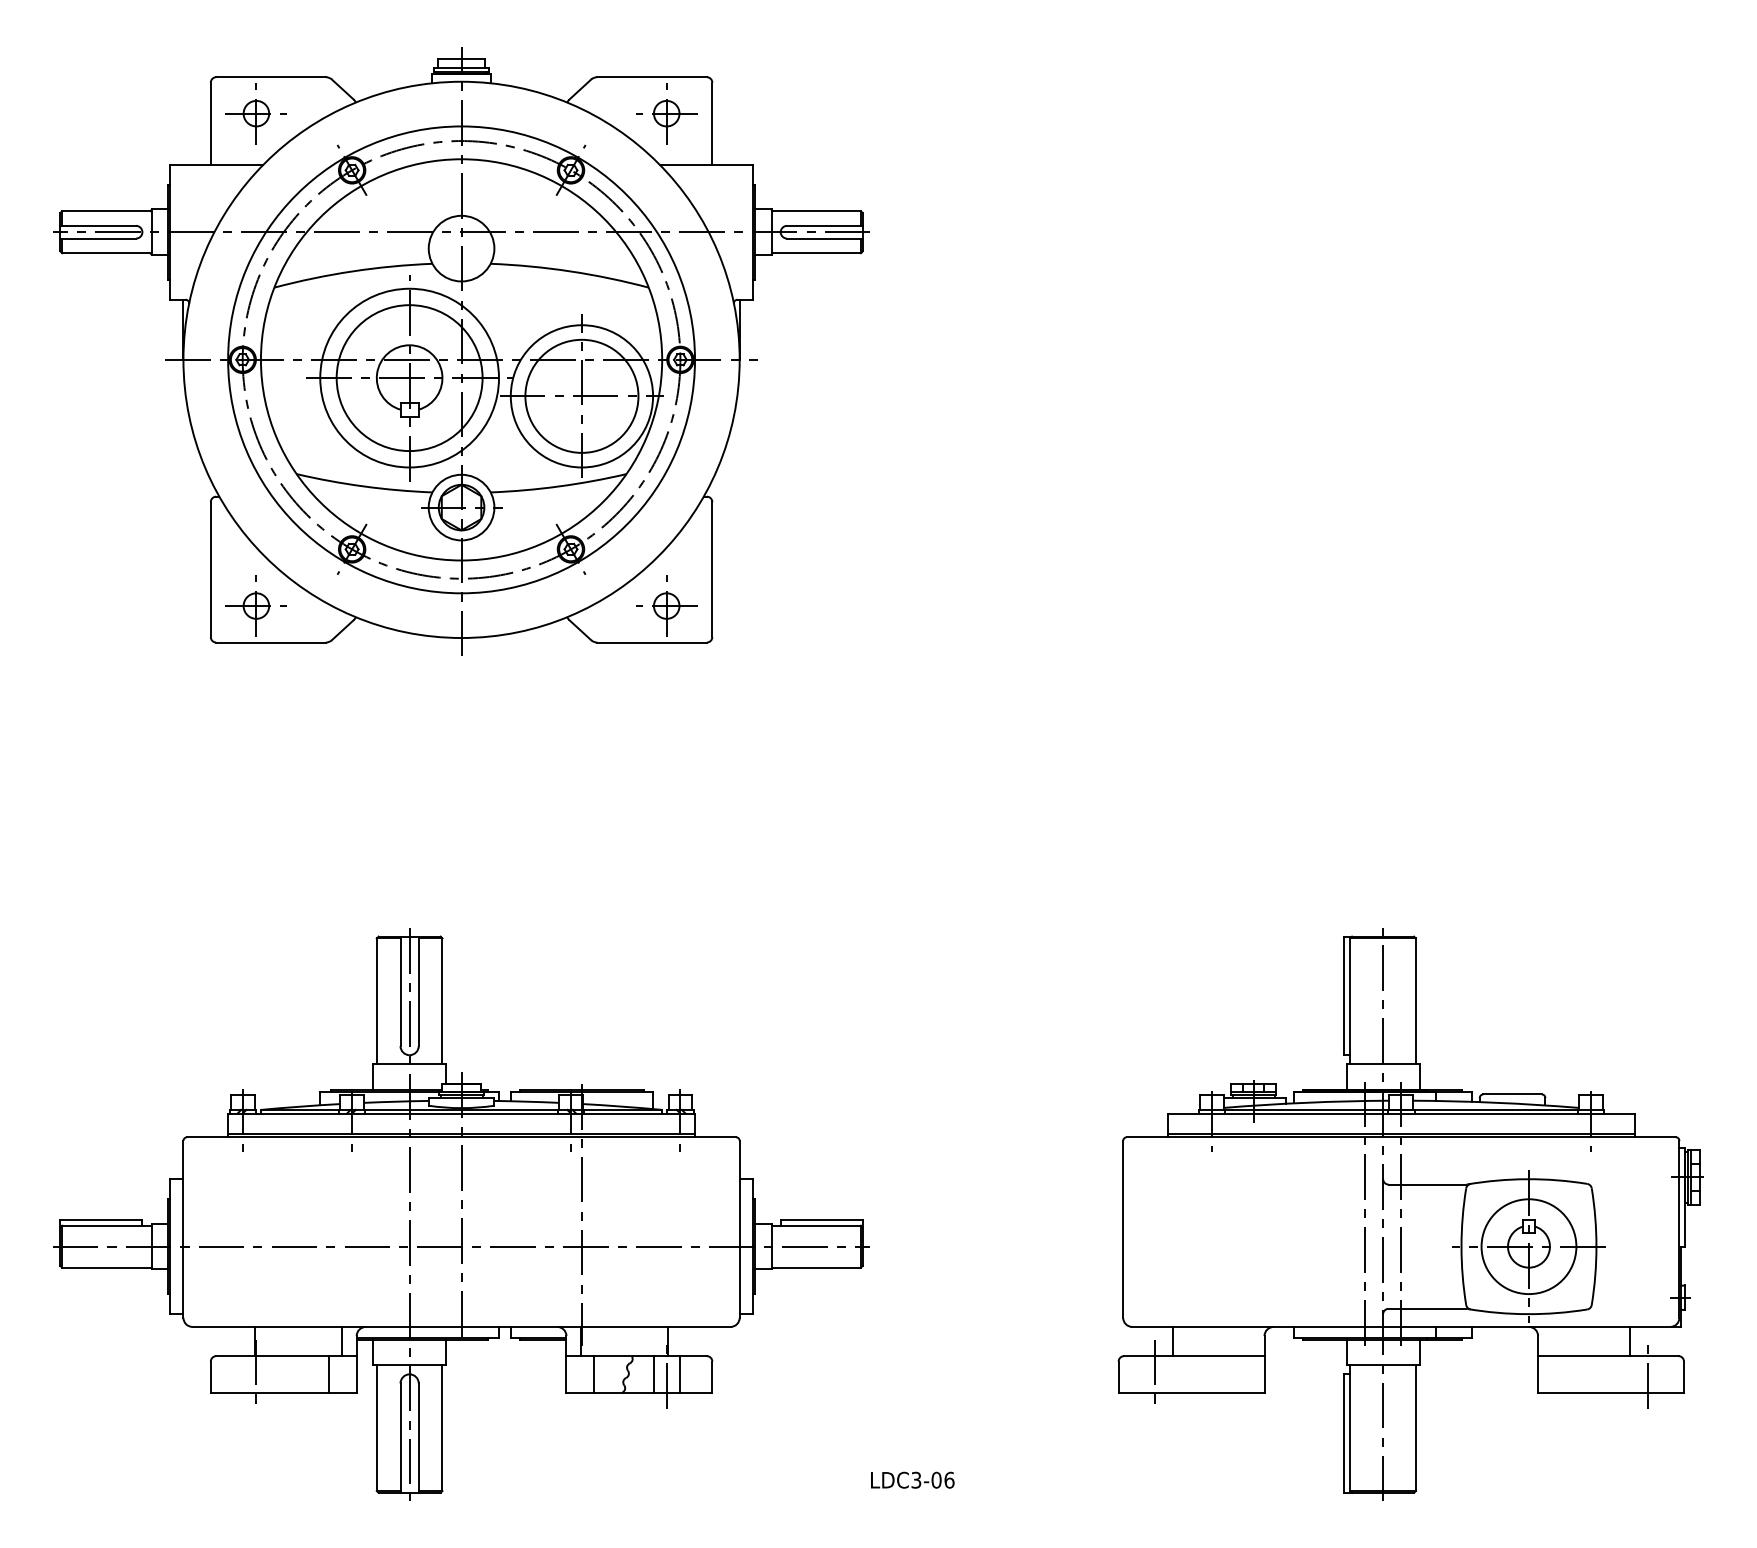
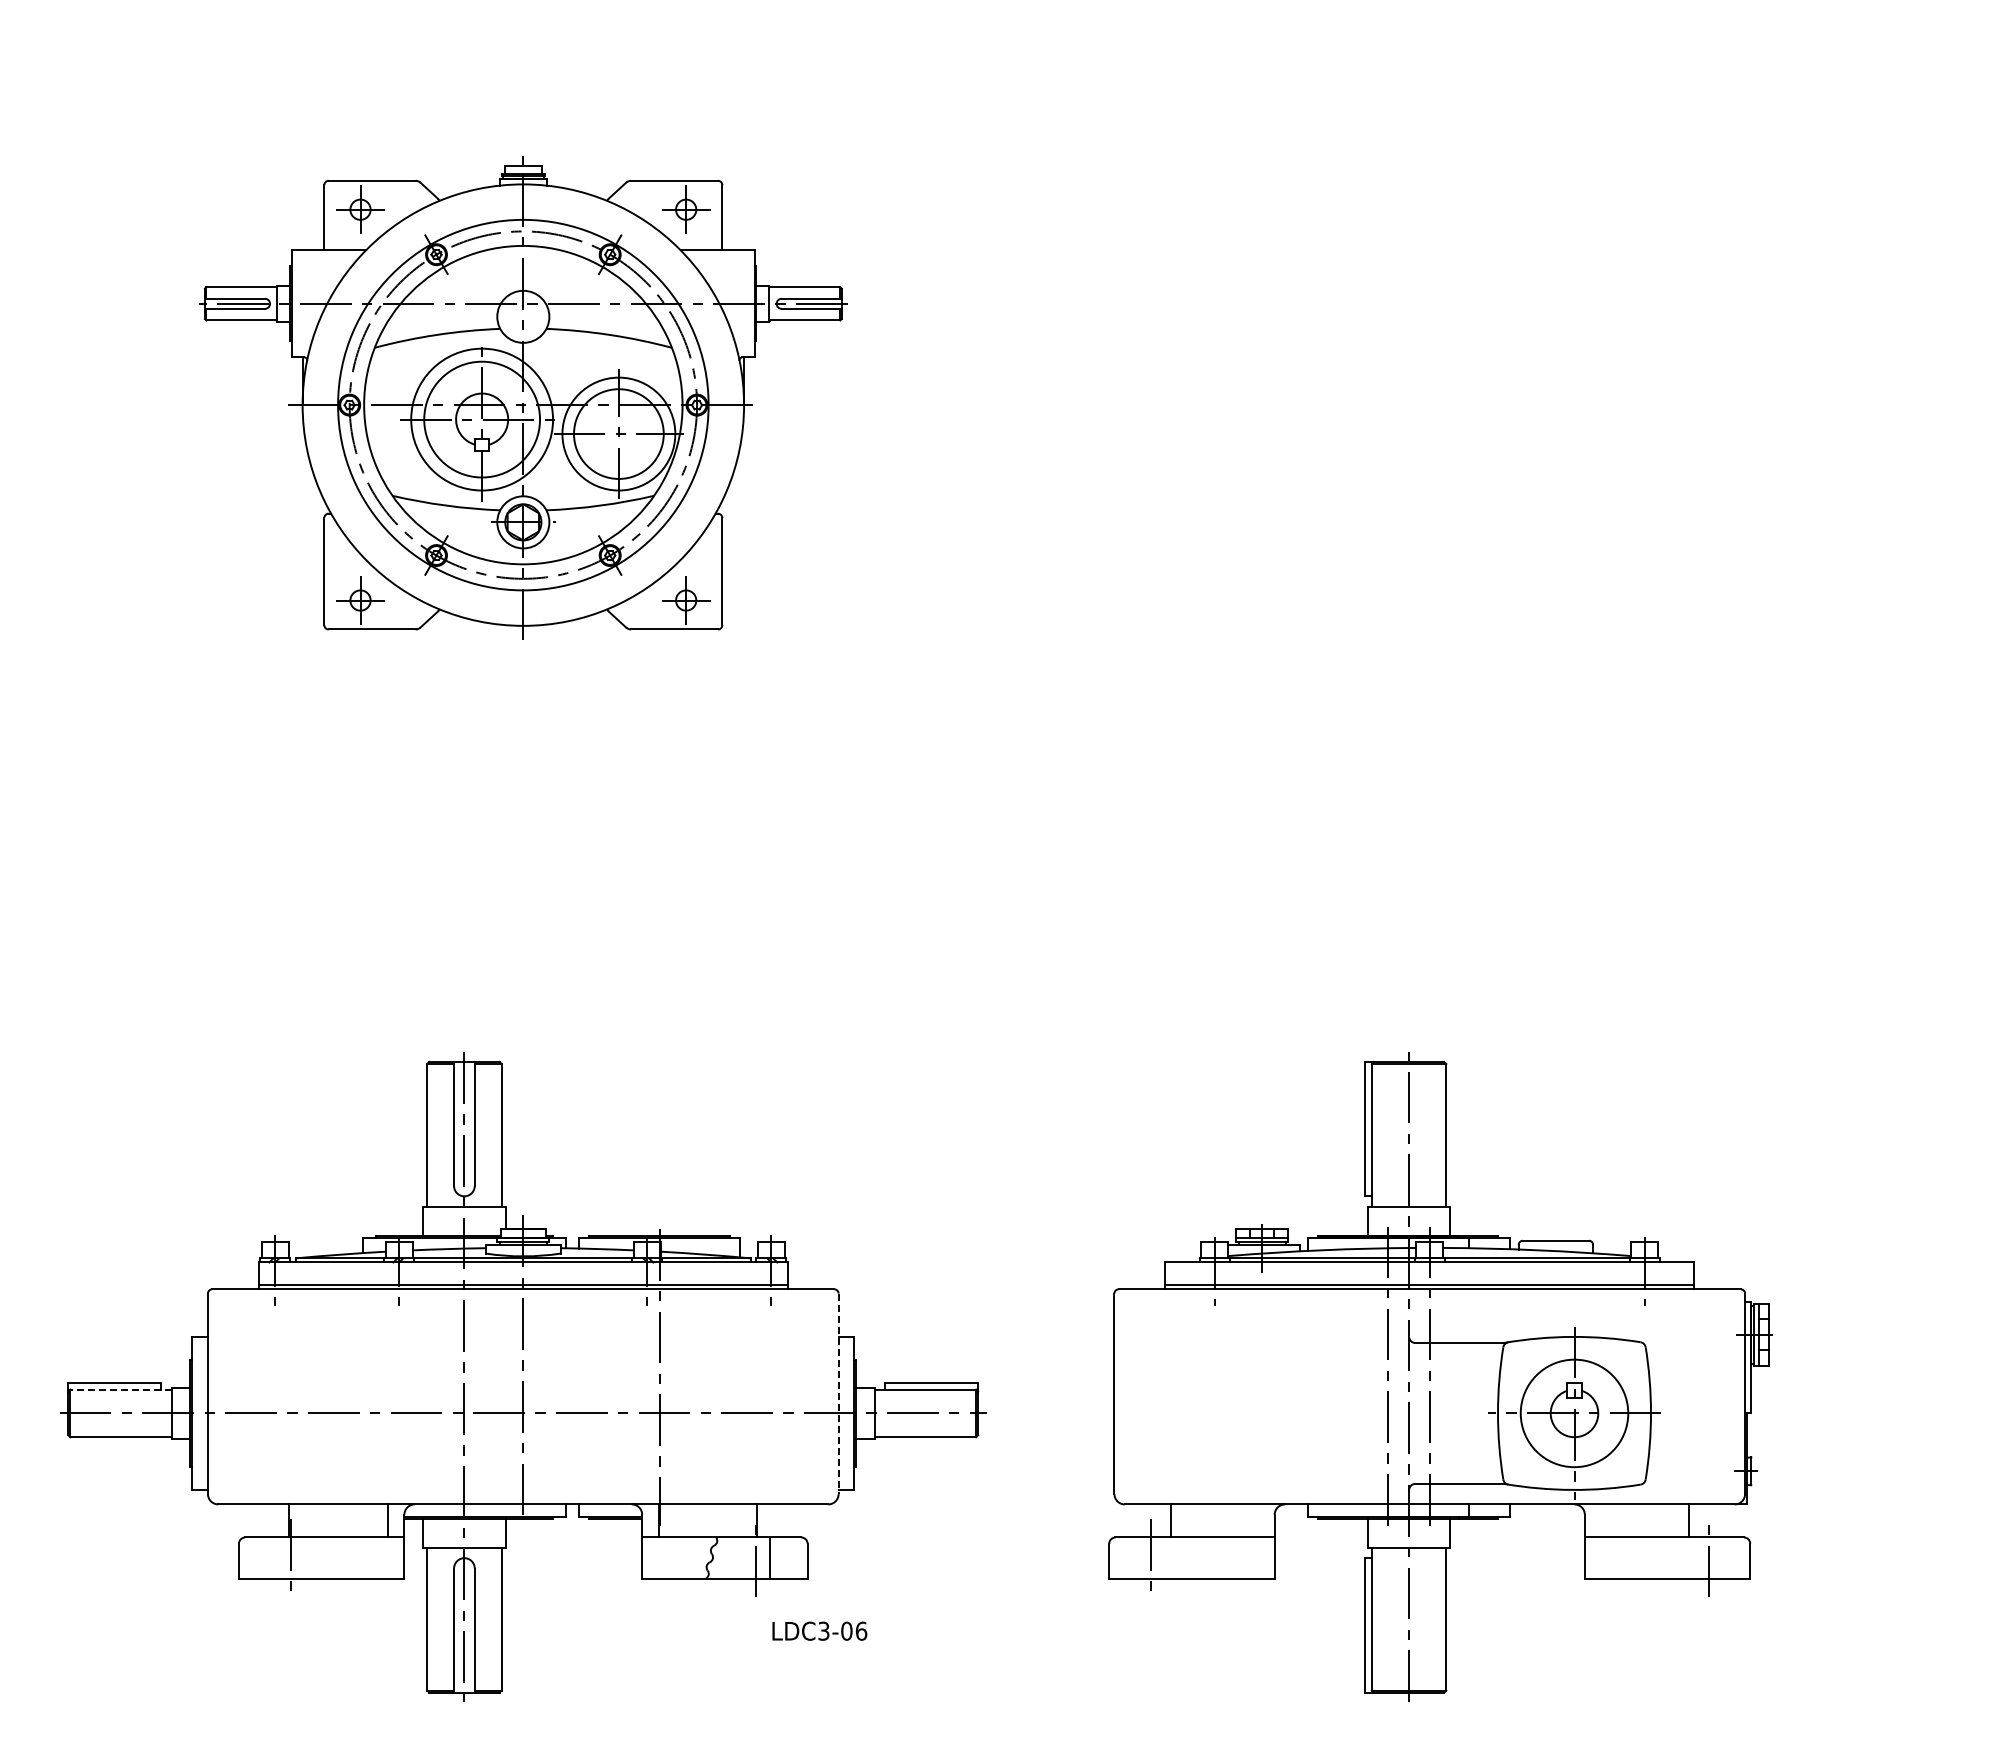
part: (461, 351) -> (523, 398), size x0.7
part: (1410, 1214) -> (1440, 1376), moved
line: (107, 1225) -> (121, 1389), solid -> dashed
line: (739, 1229) -> (838, 1394), solid -> dashed
line: (329, 1373) -> (373, 1557), removed
line: (594, 1373) -> (673, 1557), removed
line: (654, 1373) -> (741, 1557), removed
text: (912, 1479) -> (819, 1630), moved

